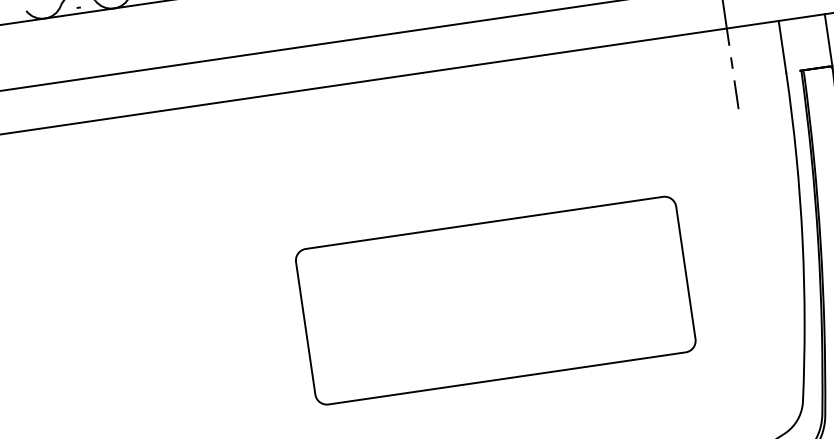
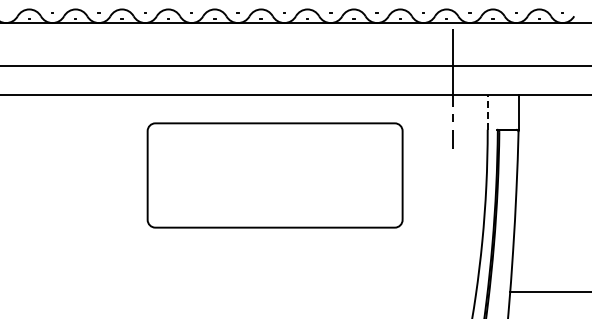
line: (781, 45) -> (487, 111), solid -> dashed
part: (494, 300) -> (274, 175), moved

